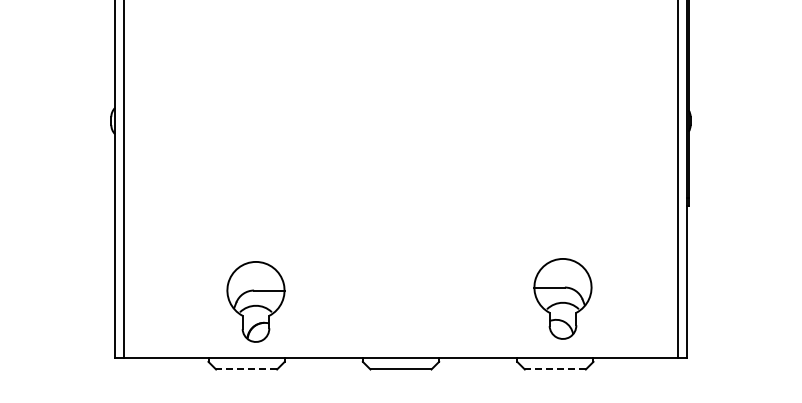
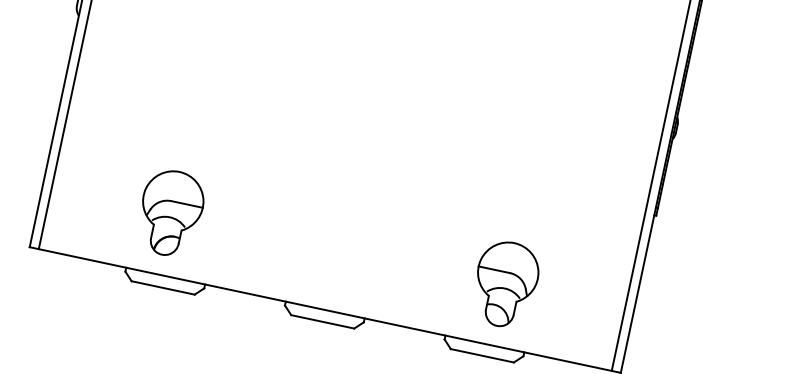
part: (255, 301) -> (170, 212), moved
line: (246, 369) -> (163, 287), dashed -> solid
line: (554, 369) -> (481, 355), dashed -> solid

